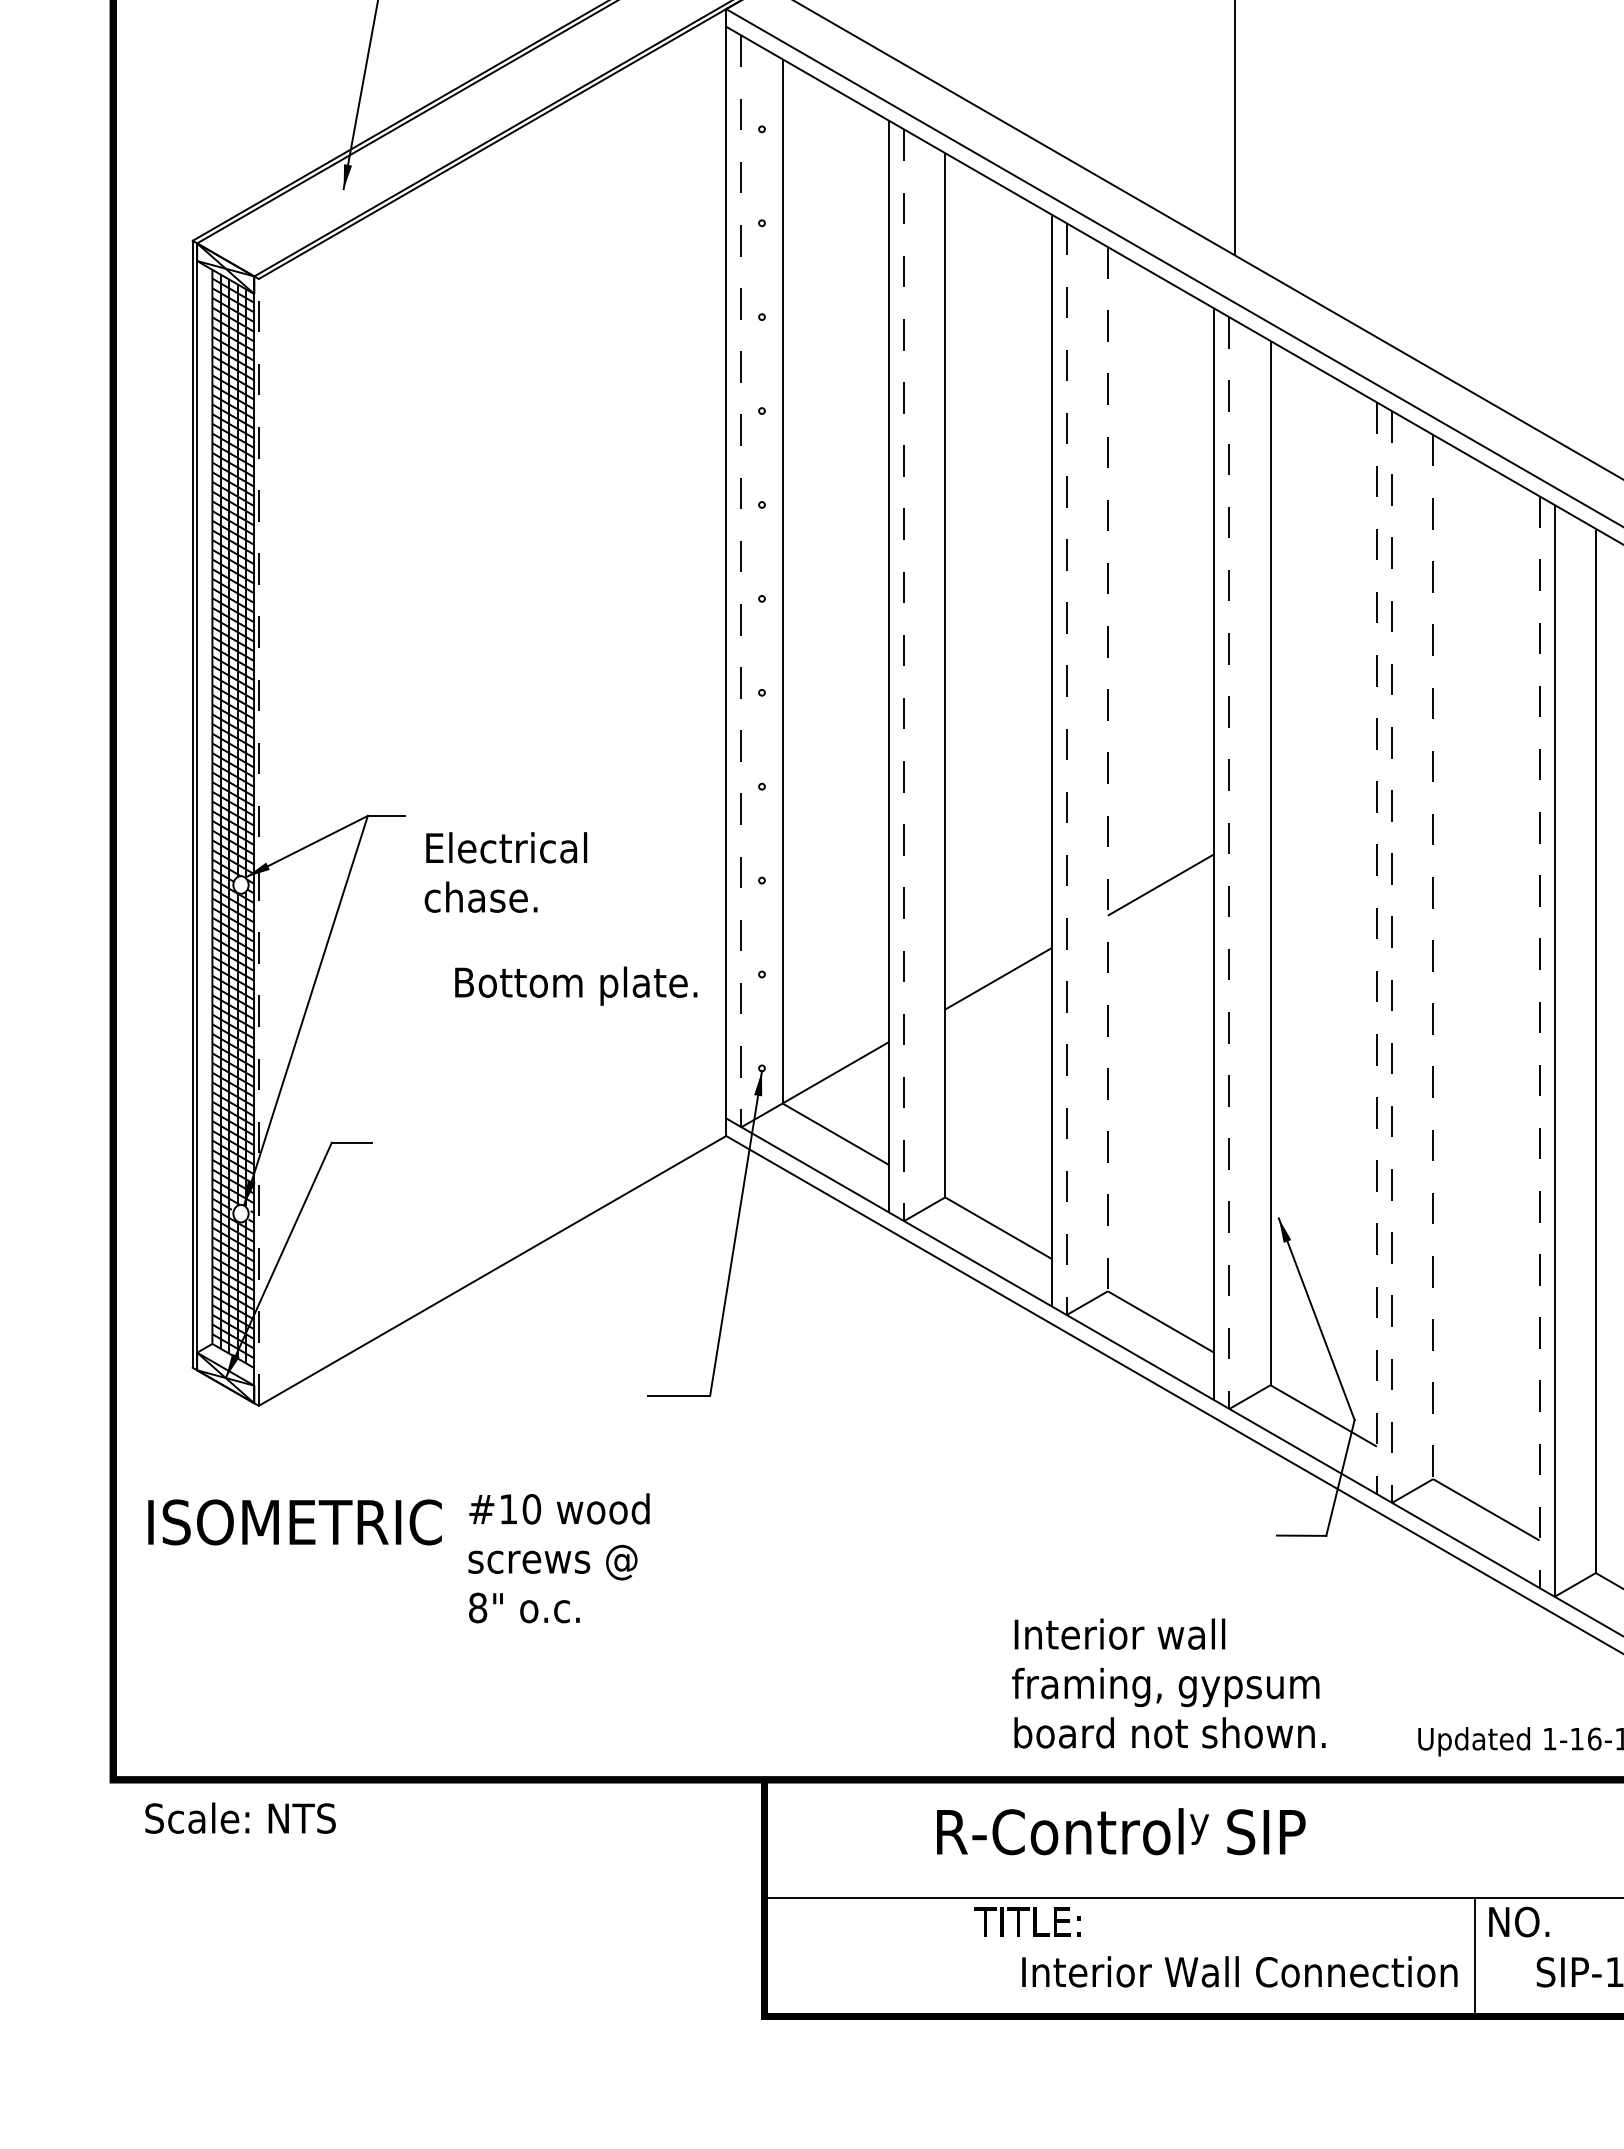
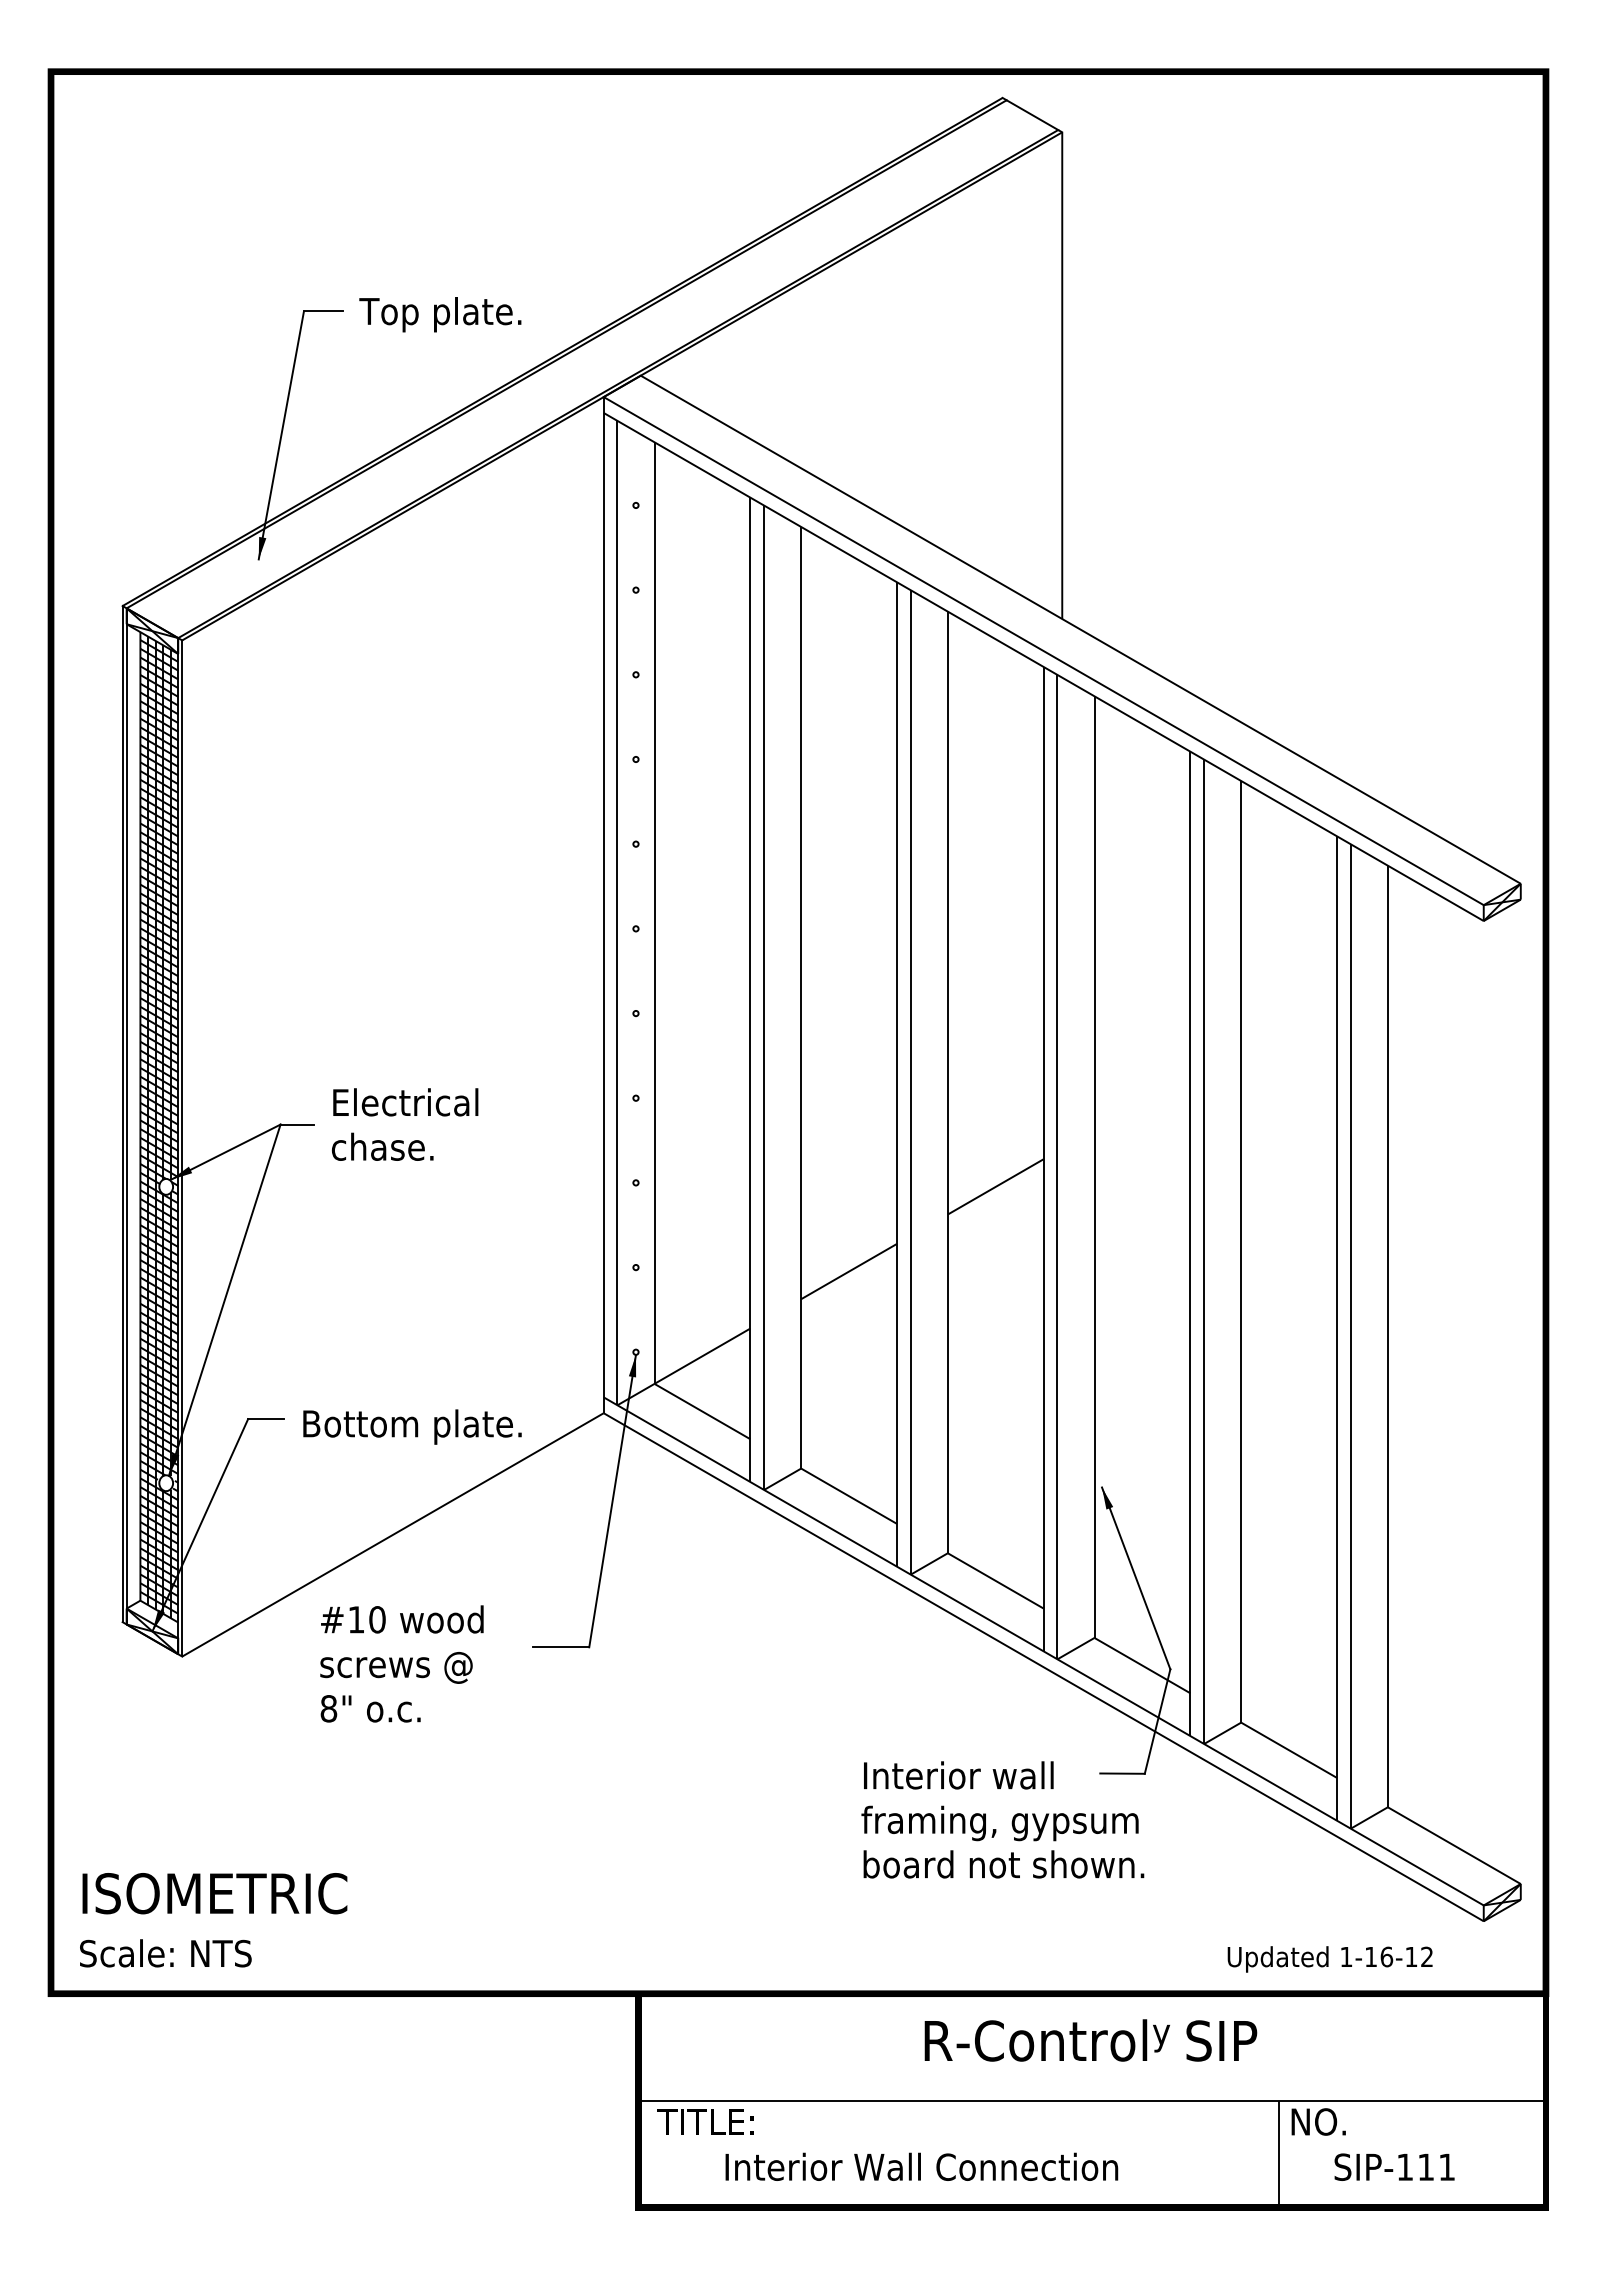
line: (741, 581) -> (617, 913), dashed -> solid
line: (904, 676) -> (764, 998), dashed -> solid
line: (1066, 769) -> (910, 1082), dashed -> solid
line: (1107, 769) -> (947, 1082), dashed -> solid
line: (259, 841) -> (182, 1147), dashed -> solid
line: (1229, 863) -> (1057, 1167), dashed -> solid
text: (505, 872) -> (404, 1124), moved
line: (1376, 948) -> (1190, 1244), dashed -> solid
line: (1433, 956) -> (1241, 1251), dashed -> solid
line: (1392, 957) -> (1204, 1252), dashed -> solid
text: (576, 985) -> (412, 1426), moved
line: (1539, 1043) -> (1337, 1329), dashed -> solid
text: (294, 1522) -> (214, 1893), moved
text: (558, 1557) -> (401, 1663), moved
text: (1168, 1683) -> (1002, 1819), moved
text: (240, 1818) -> (165, 1953), moved
text: (1120, 1831) -> (1090, 2040), moved
text: (1027, 1921) -> (705, 2121), moved
text: (1239, 1971) -> (921, 2166), moved

